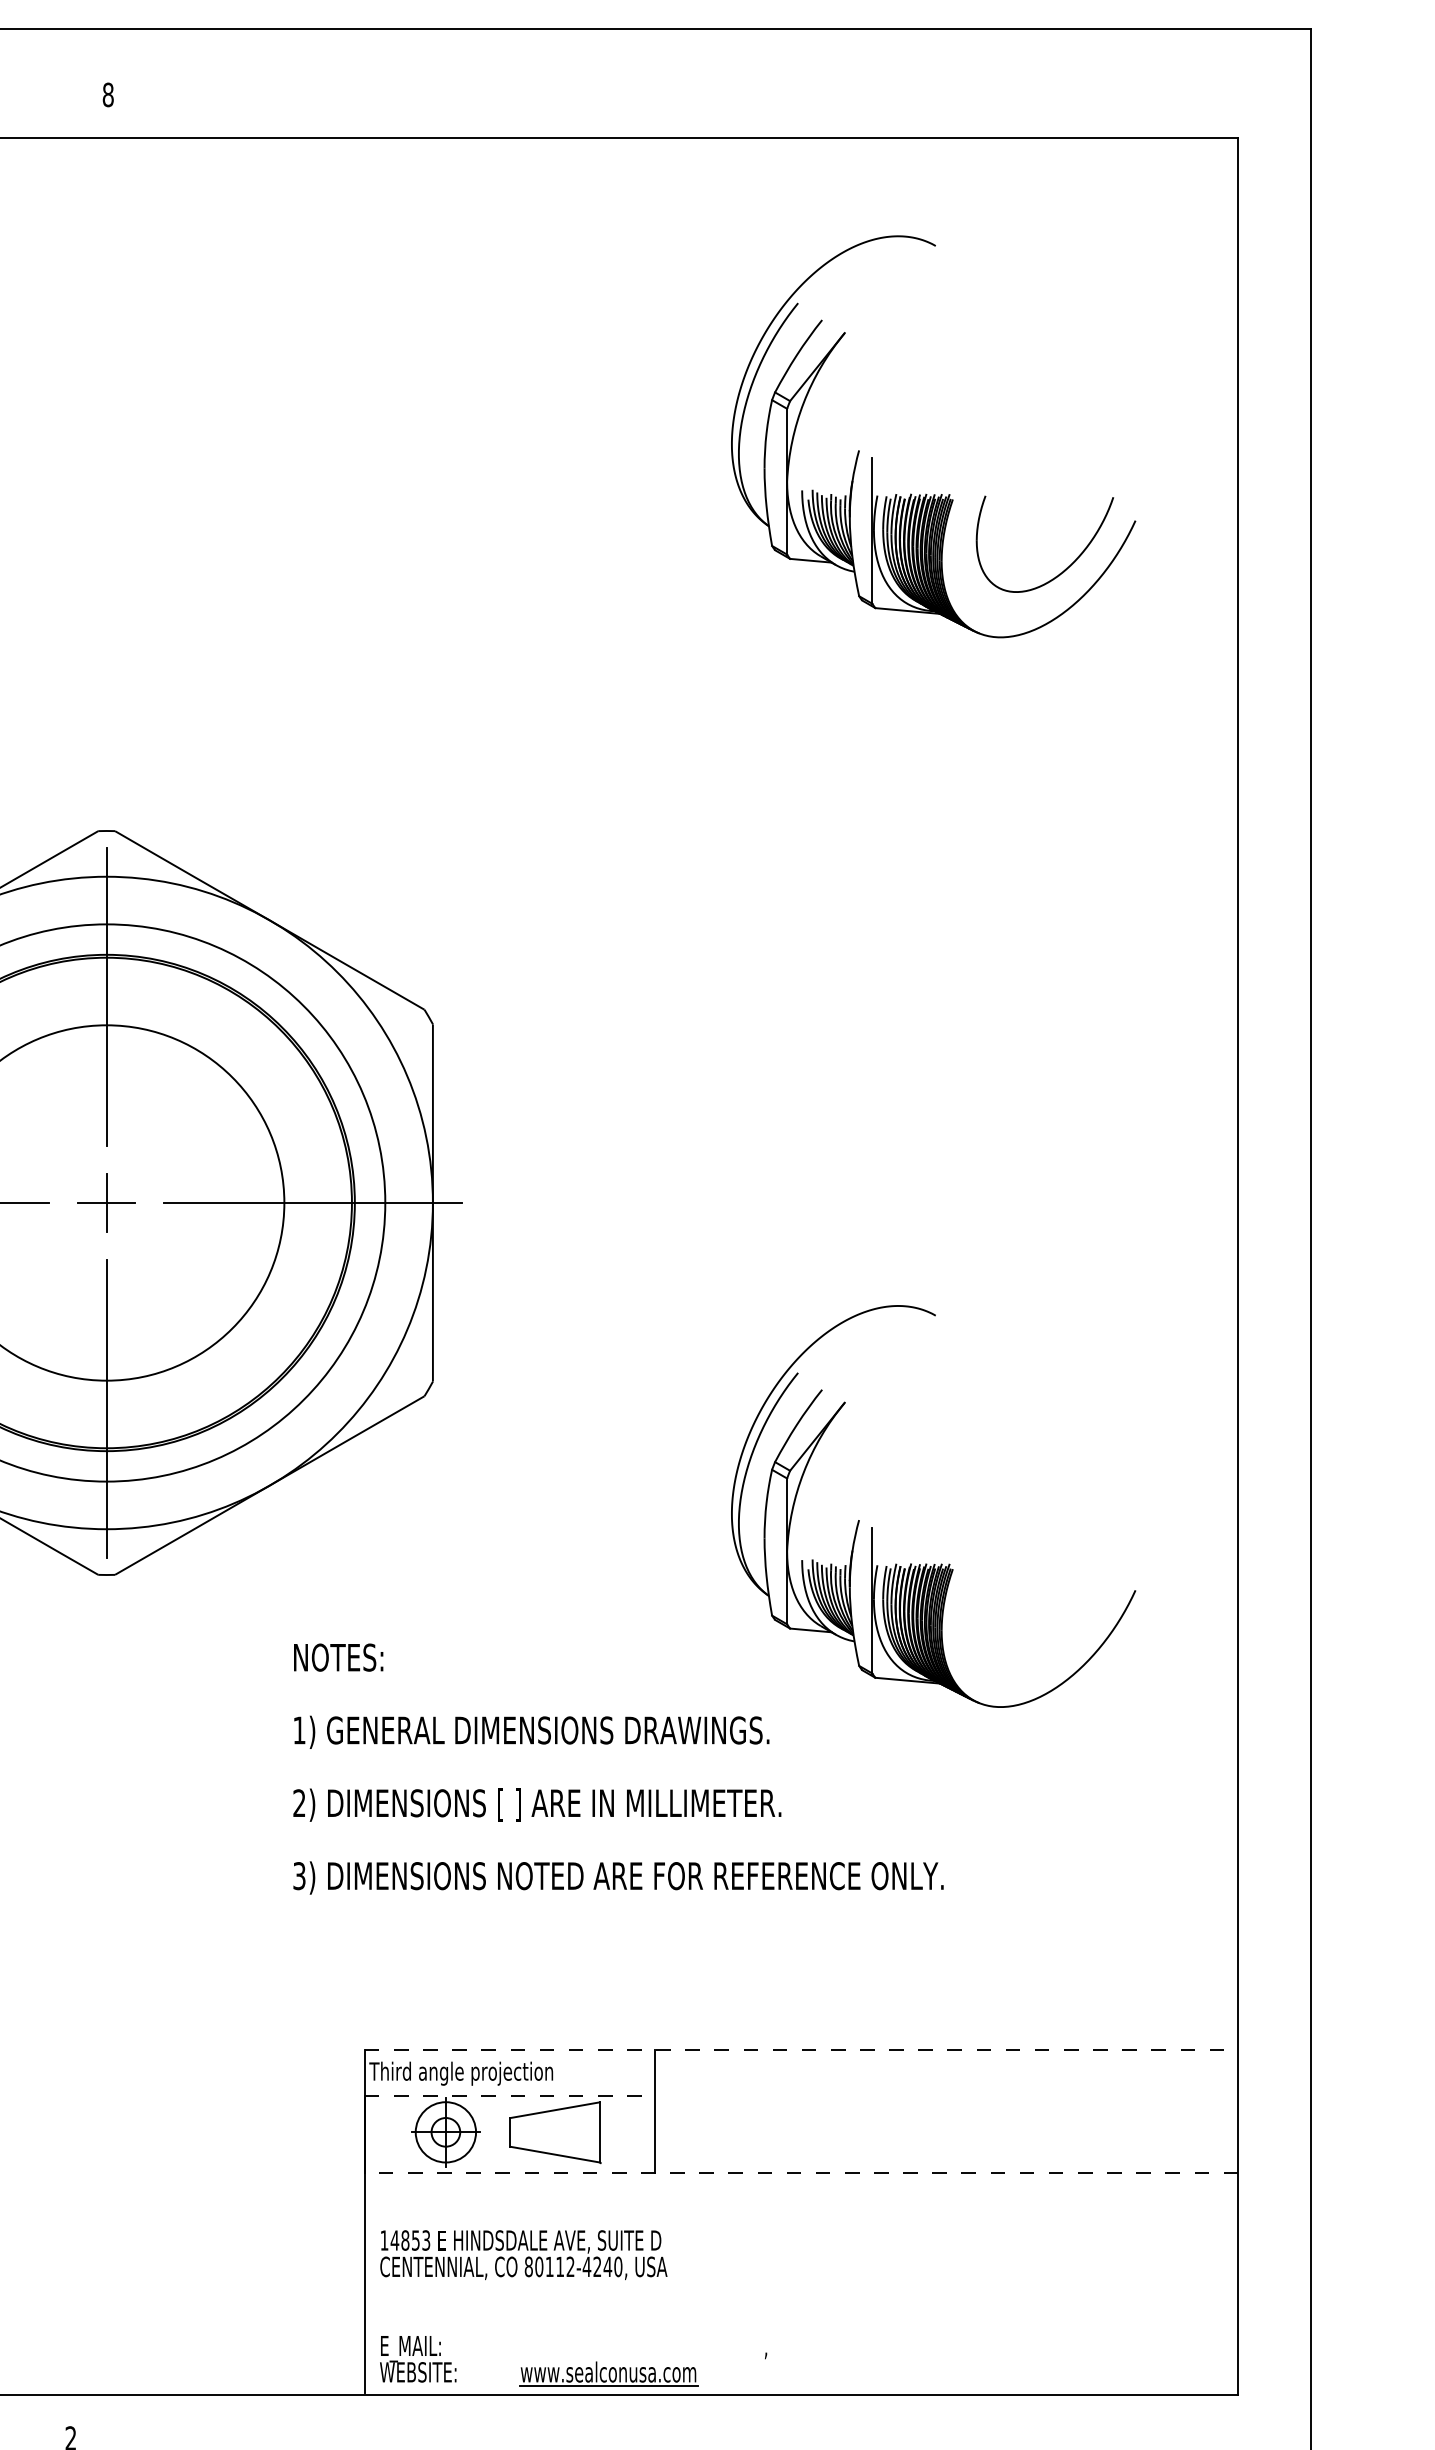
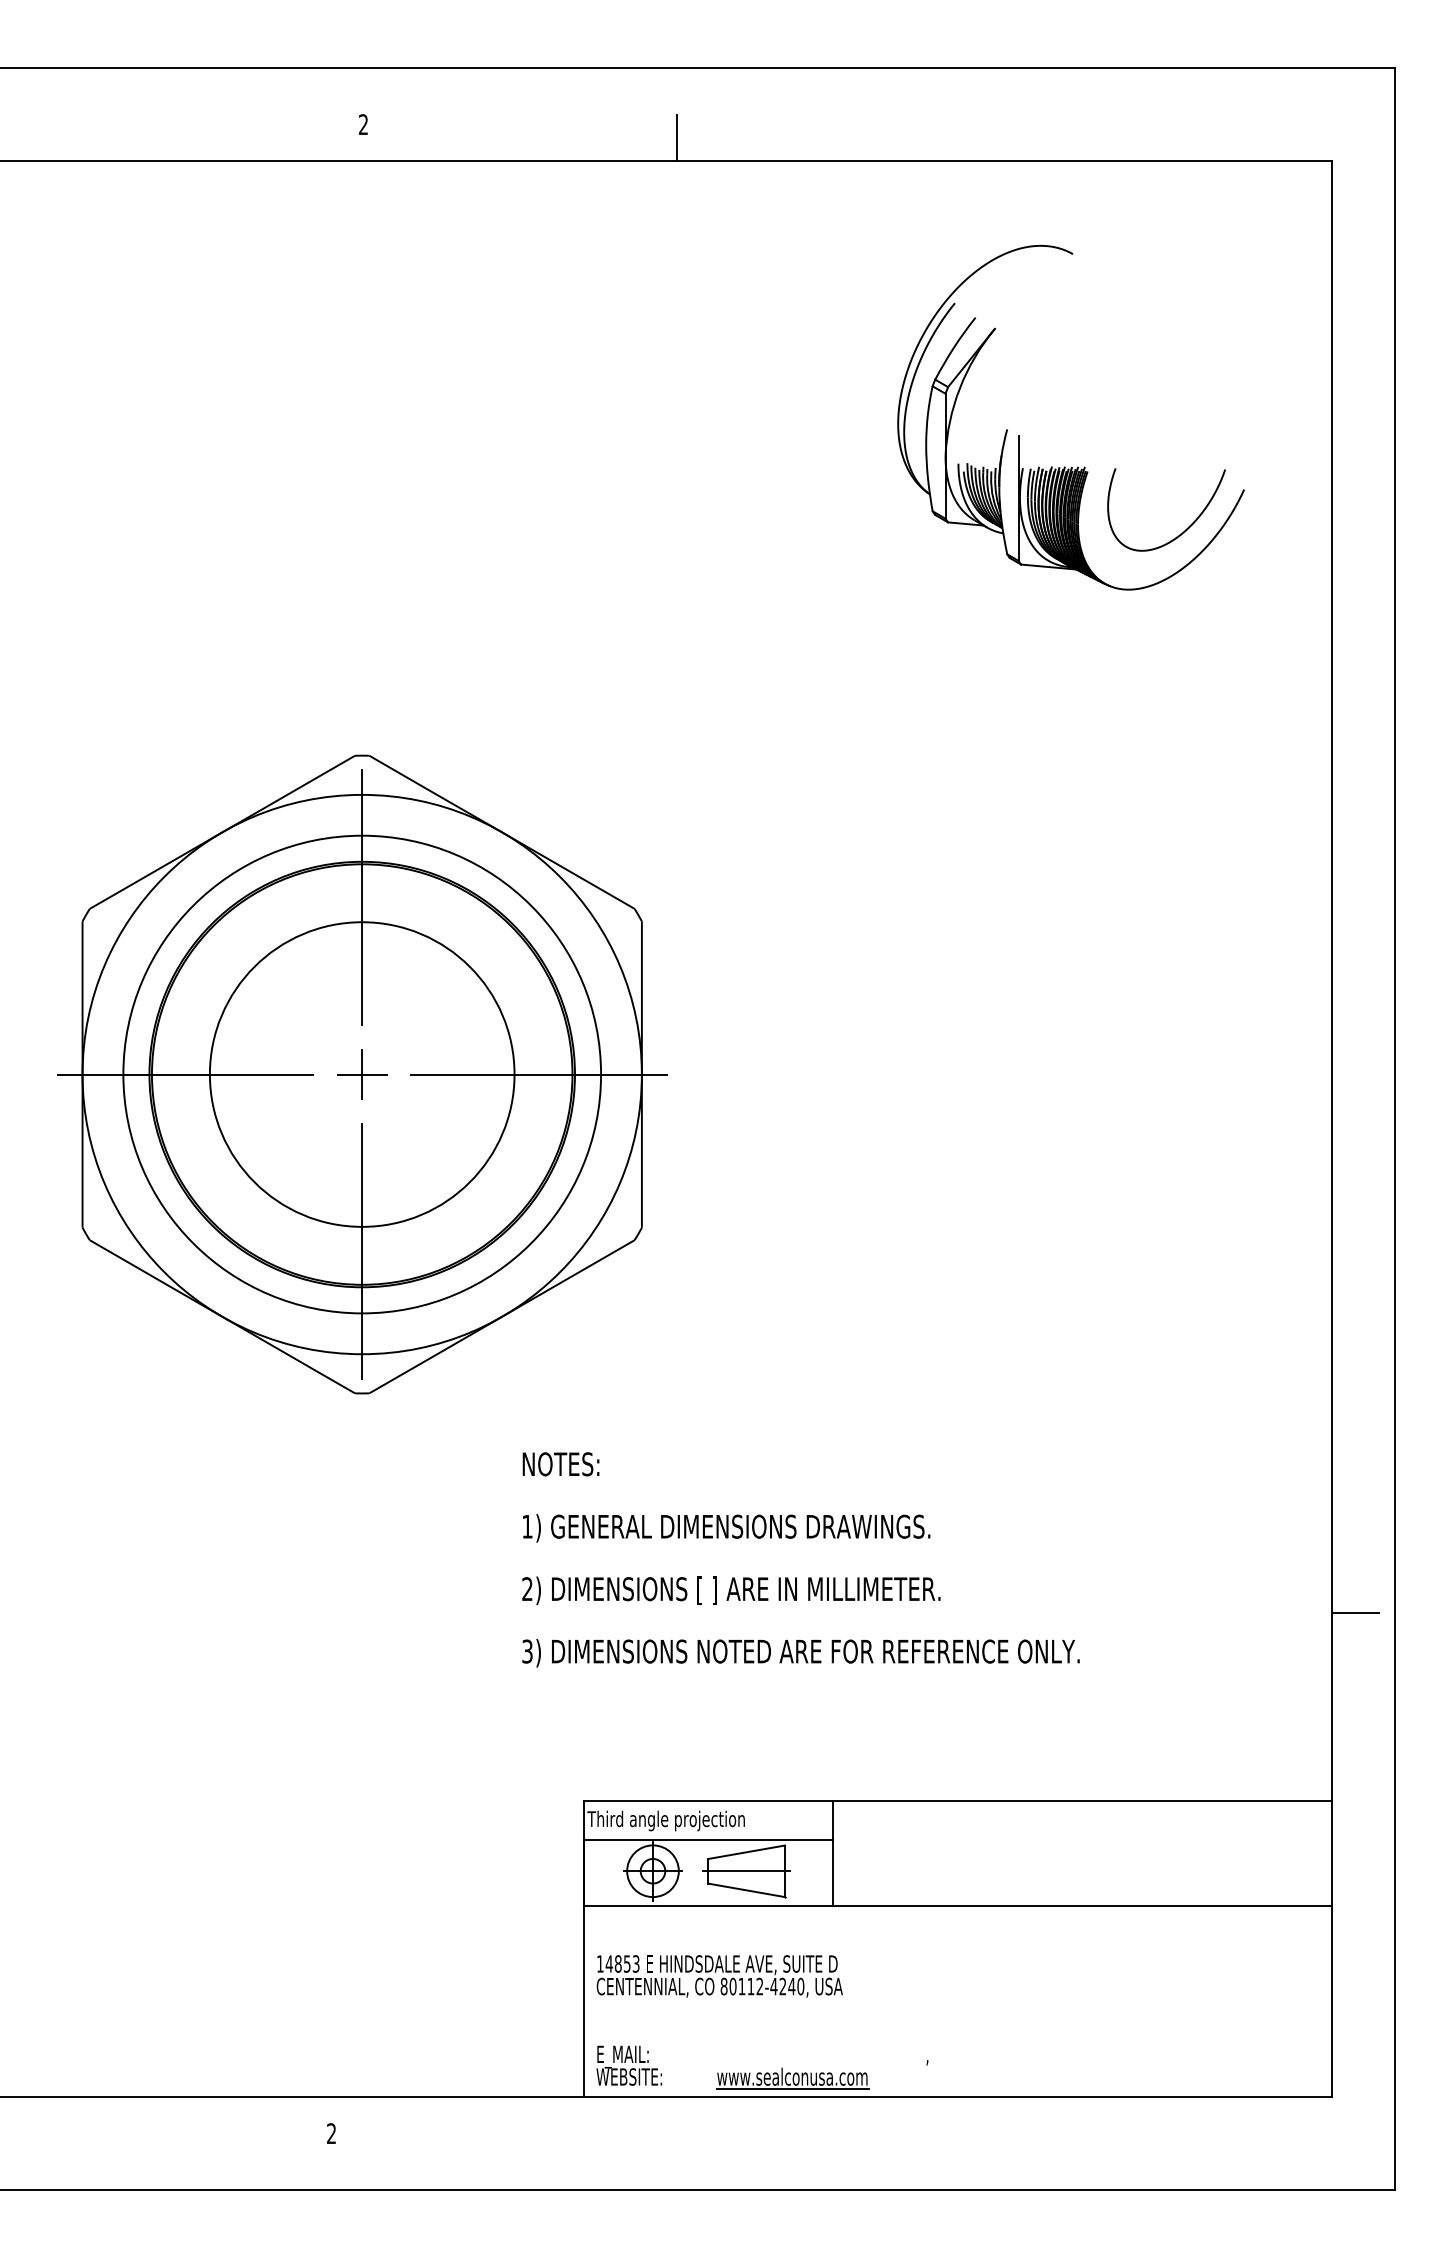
text: (108, 94) -> (363, 124), 8 -> 2
line: (473, 109) -> (676, 137), added
part: (927, 1563) -> (1065, 1383), removed
line: (1265, 1830) -> (1355, 1612), added
line: (802, 2049) -> (958, 1800), dashed -> solid
line: (510, 2096) -> (708, 1840), dashed -> solid
line: (554, 2132) -> (746, 1871), added
line: (801, 2172) -> (957, 1905), dashed -> solid

